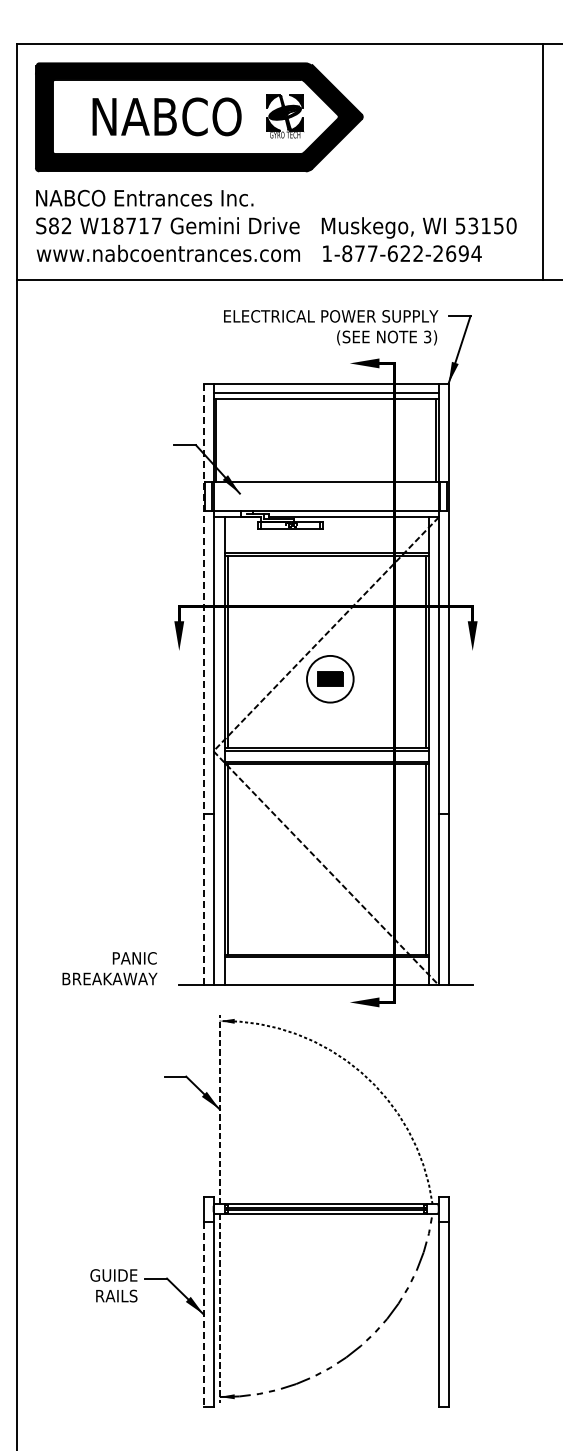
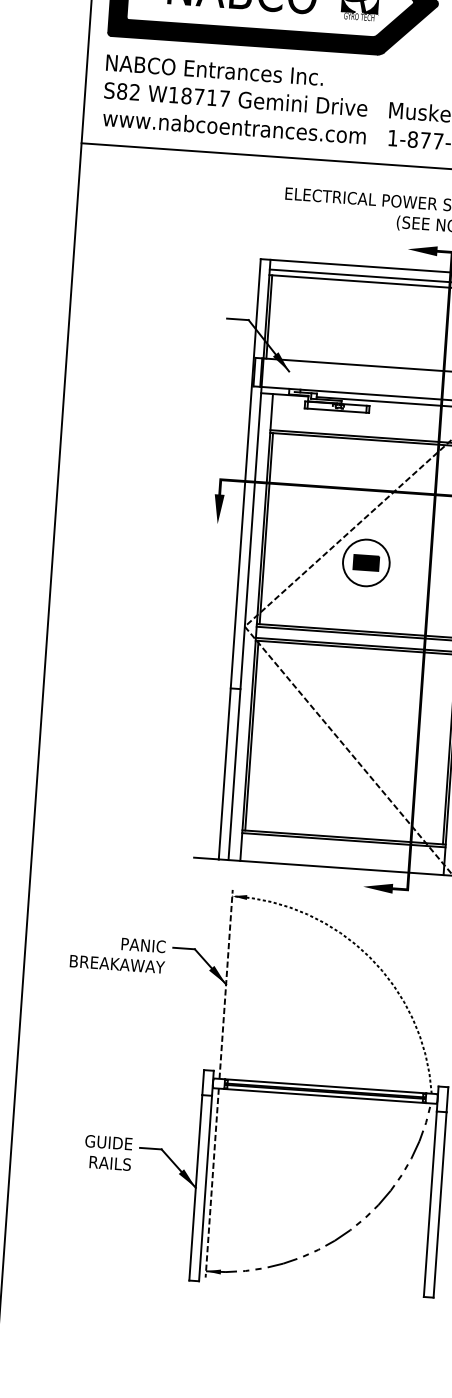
line: (203, 684) -> (239, 559), dashed -> solid
text: (109, 968) -> (117, 953), moved
line: (203, 1314) -> (195, 1187), dashed -> solid

